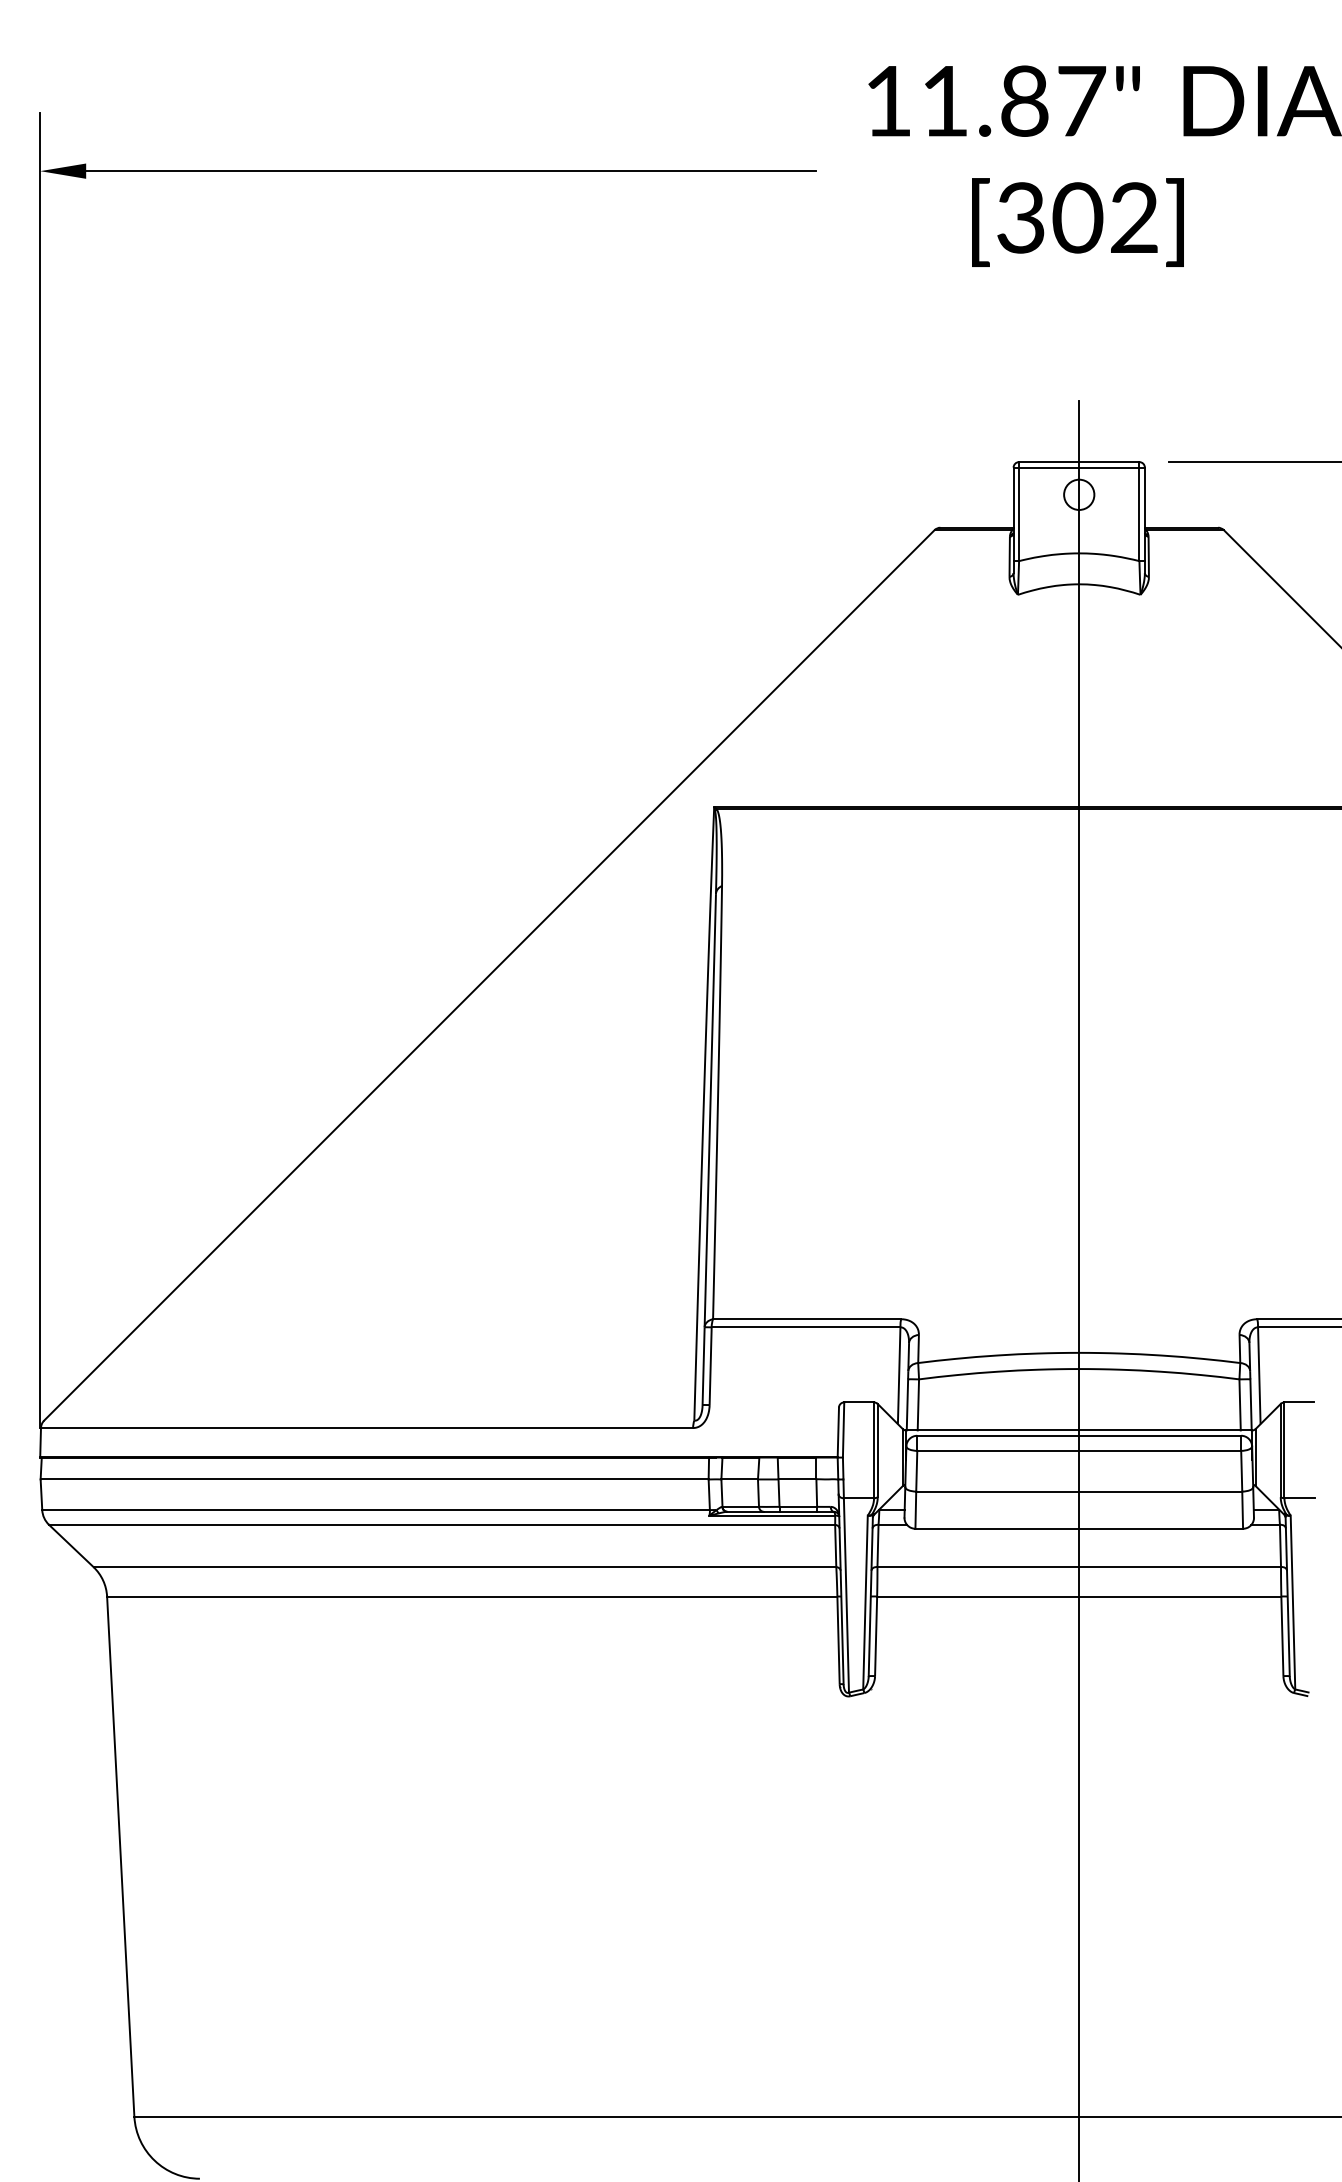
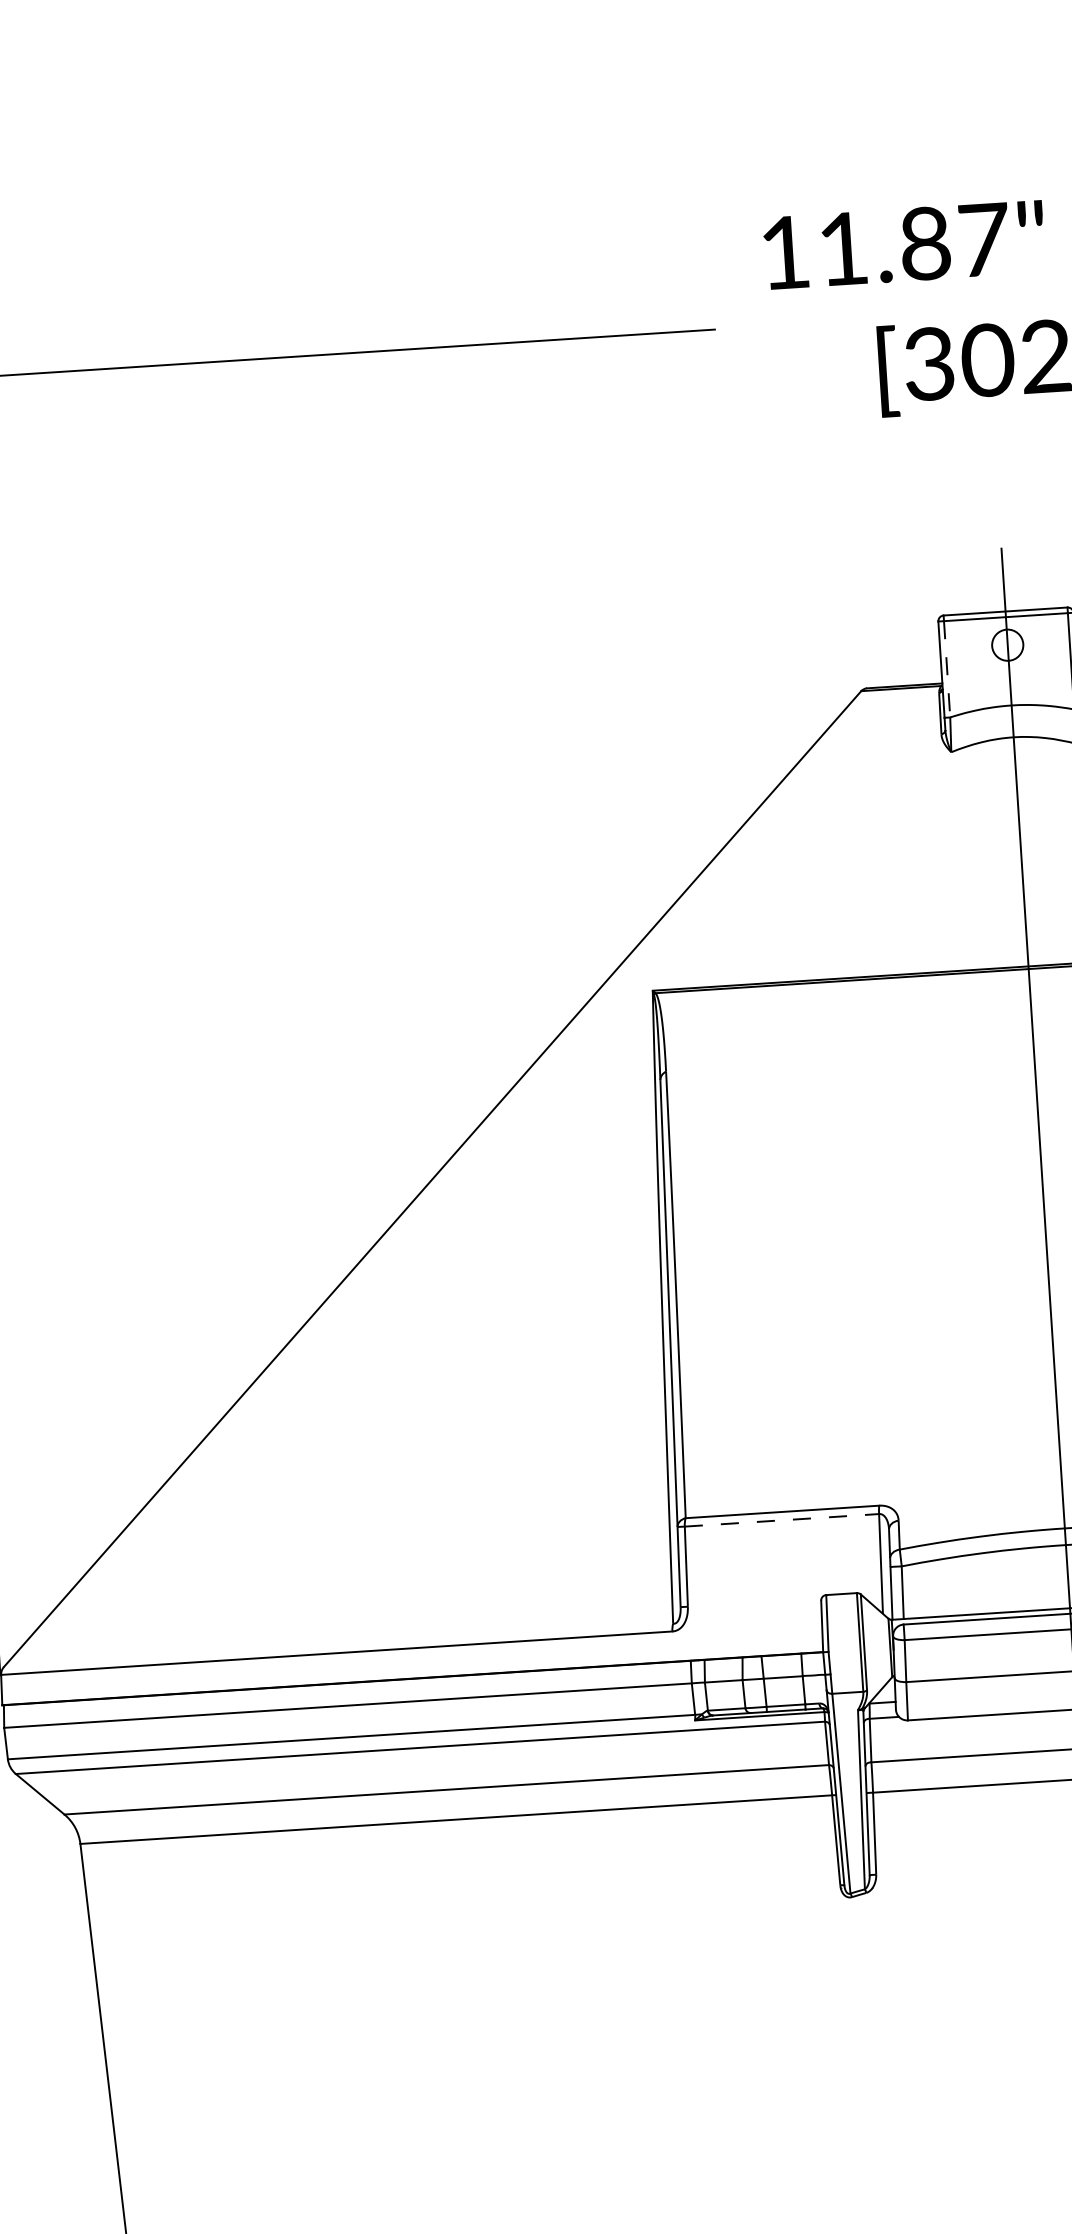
line: (1019, 514) -> (947, 669), solid -> dashed
line: (806, 1327) -> (782, 1520), solid -> dashed

